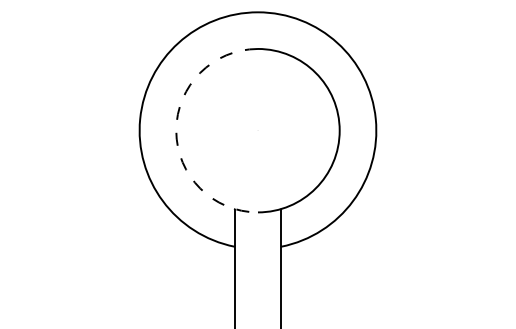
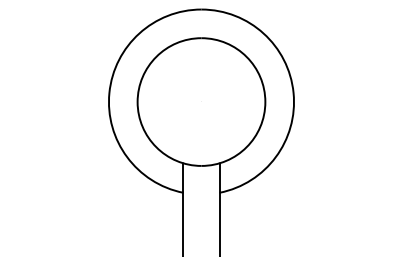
arc: (176, 131) -> (137, 102), dashed -> solid

